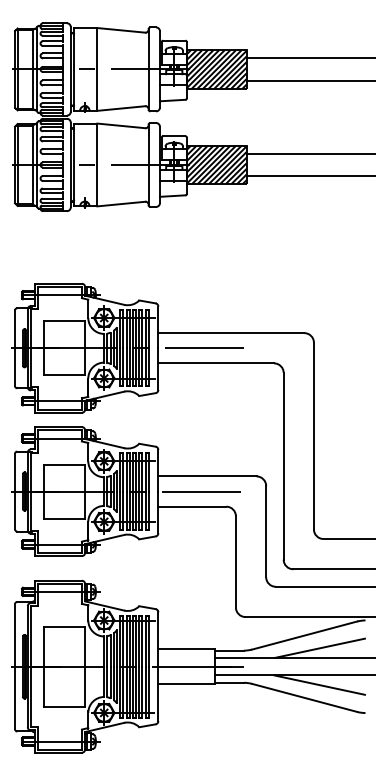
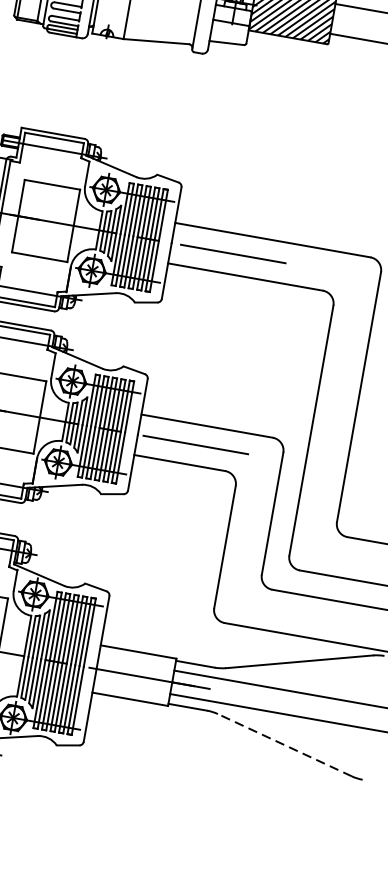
line: (319, 647) -> (316, 681), removed
line: (319, 684) -> (307, 730), removed
line: (304, 697) -> (284, 744), solid -> dashed

